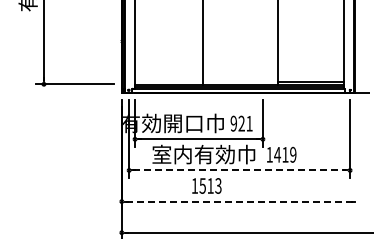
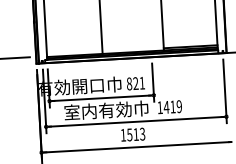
text: (233, 123) -> (129, 83), 921 -> 821
line: (239, 170) -> (136, 121), dashed -> solid
text: (206, 185) -> (132, 134), moved
line: (239, 201) -> (137, 147), dashed -> solid

